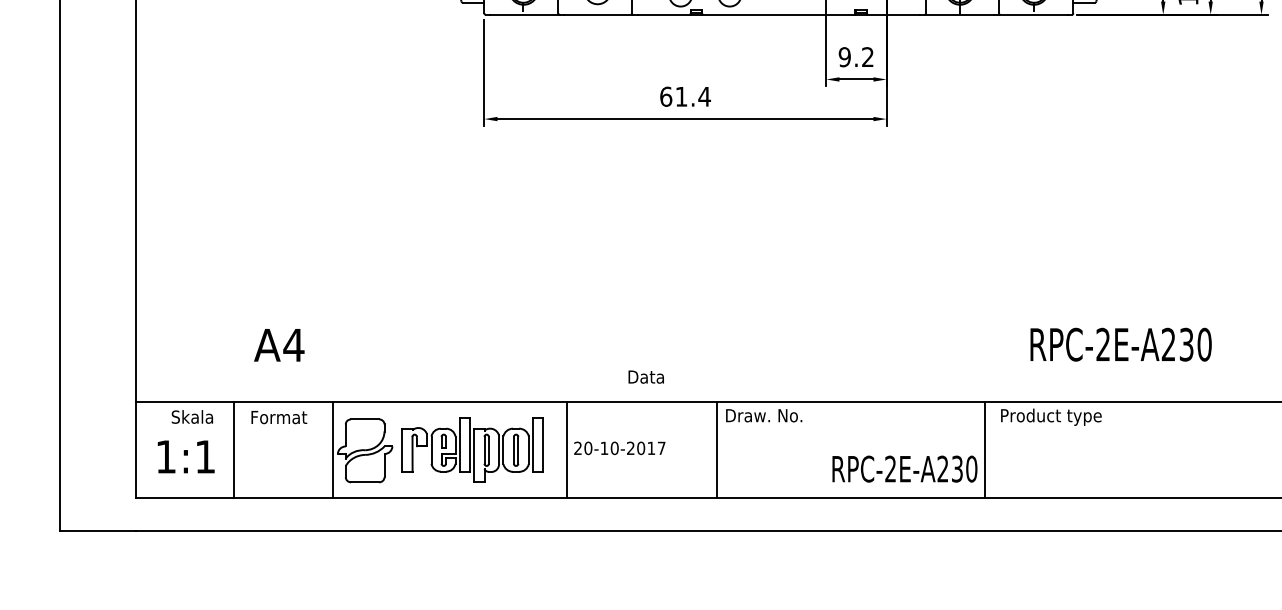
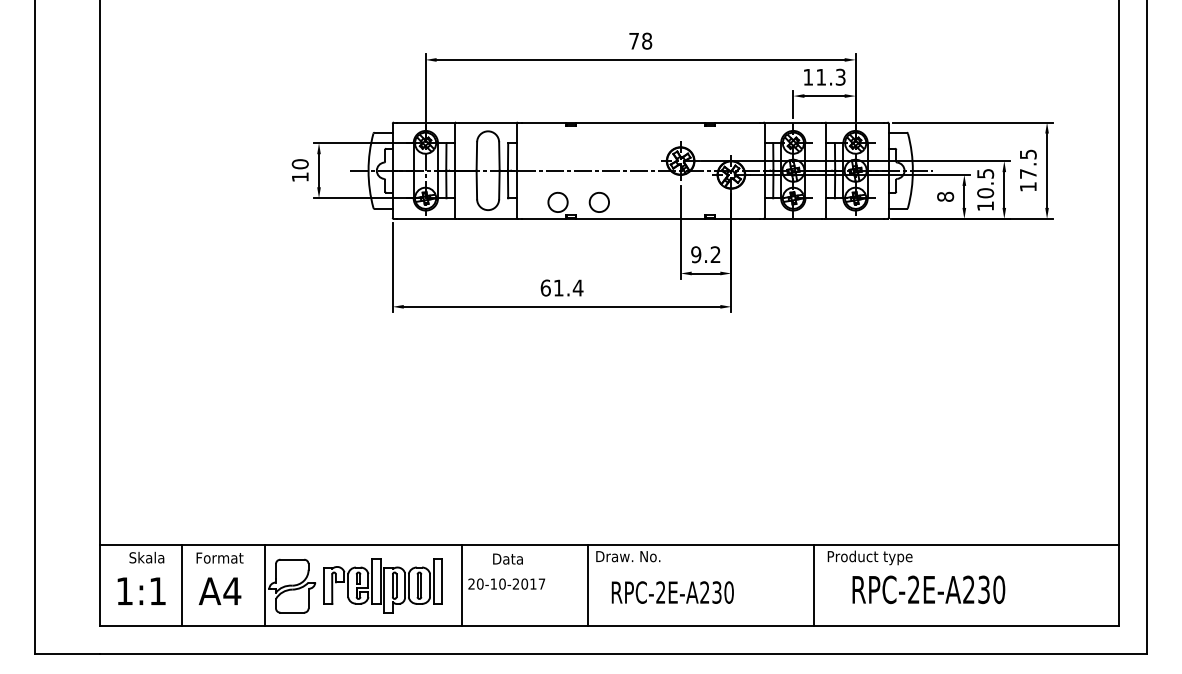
text: (278, 344) -> (219, 590), moved
text: (1120, 344) -> (928, 589), moved
text: (645, 376) -> (507, 558), moved
text: (904, 469) -> (672, 592), moved

